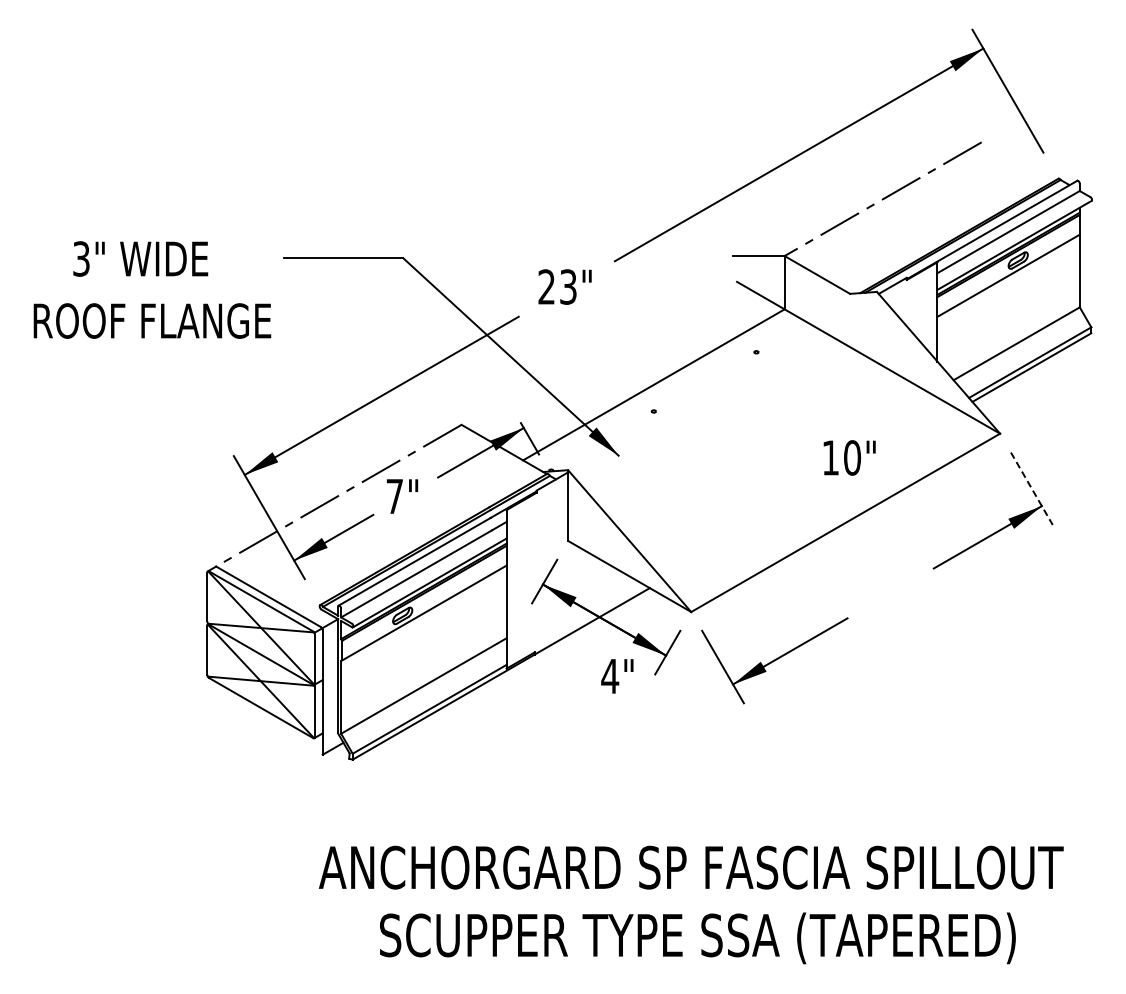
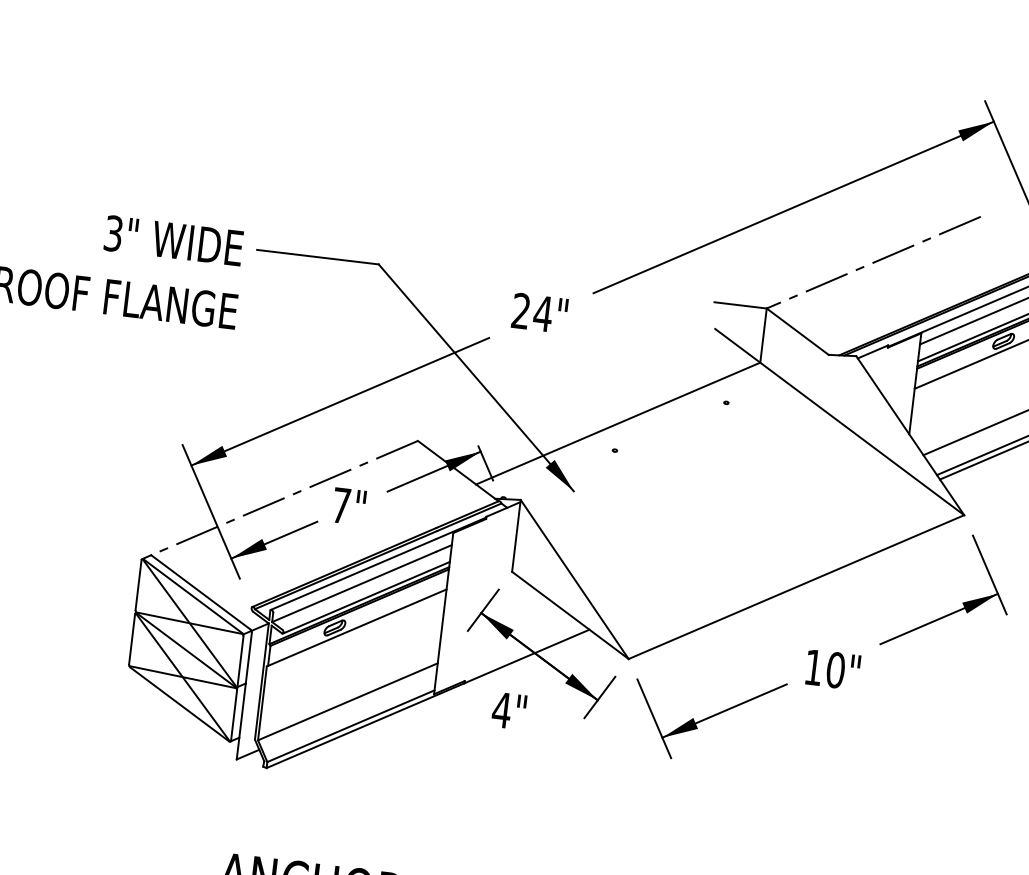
text: (140, 258) -> (173, 240), moved
text: (568, 286) -> (543, 313), 23" -> 24"
text: (849, 457) -> (832, 669), moved
line: (1031, 488) -> (989, 574), dashed -> solid
text: (617, 676) -> (509, 711), moved

